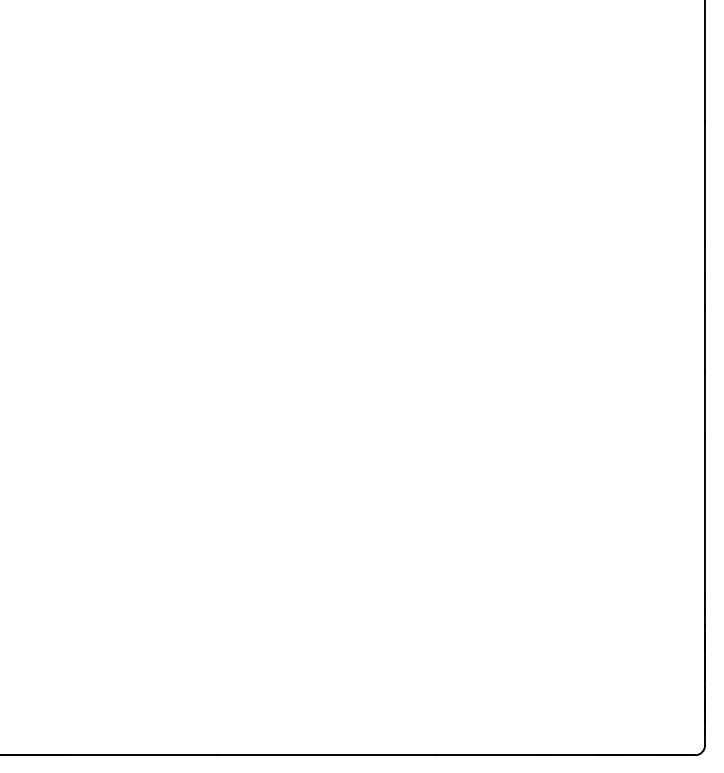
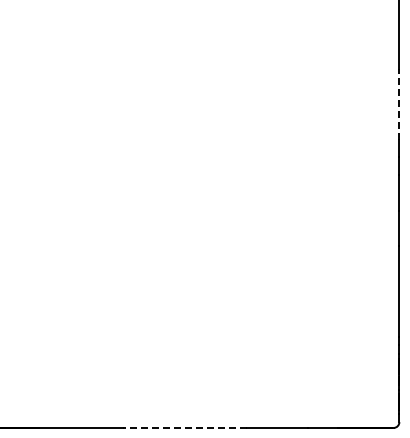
line: (705, 184) -> (399, 104), solid -> dashed
line: (327, 754) -> (185, 427), solid -> dashed

